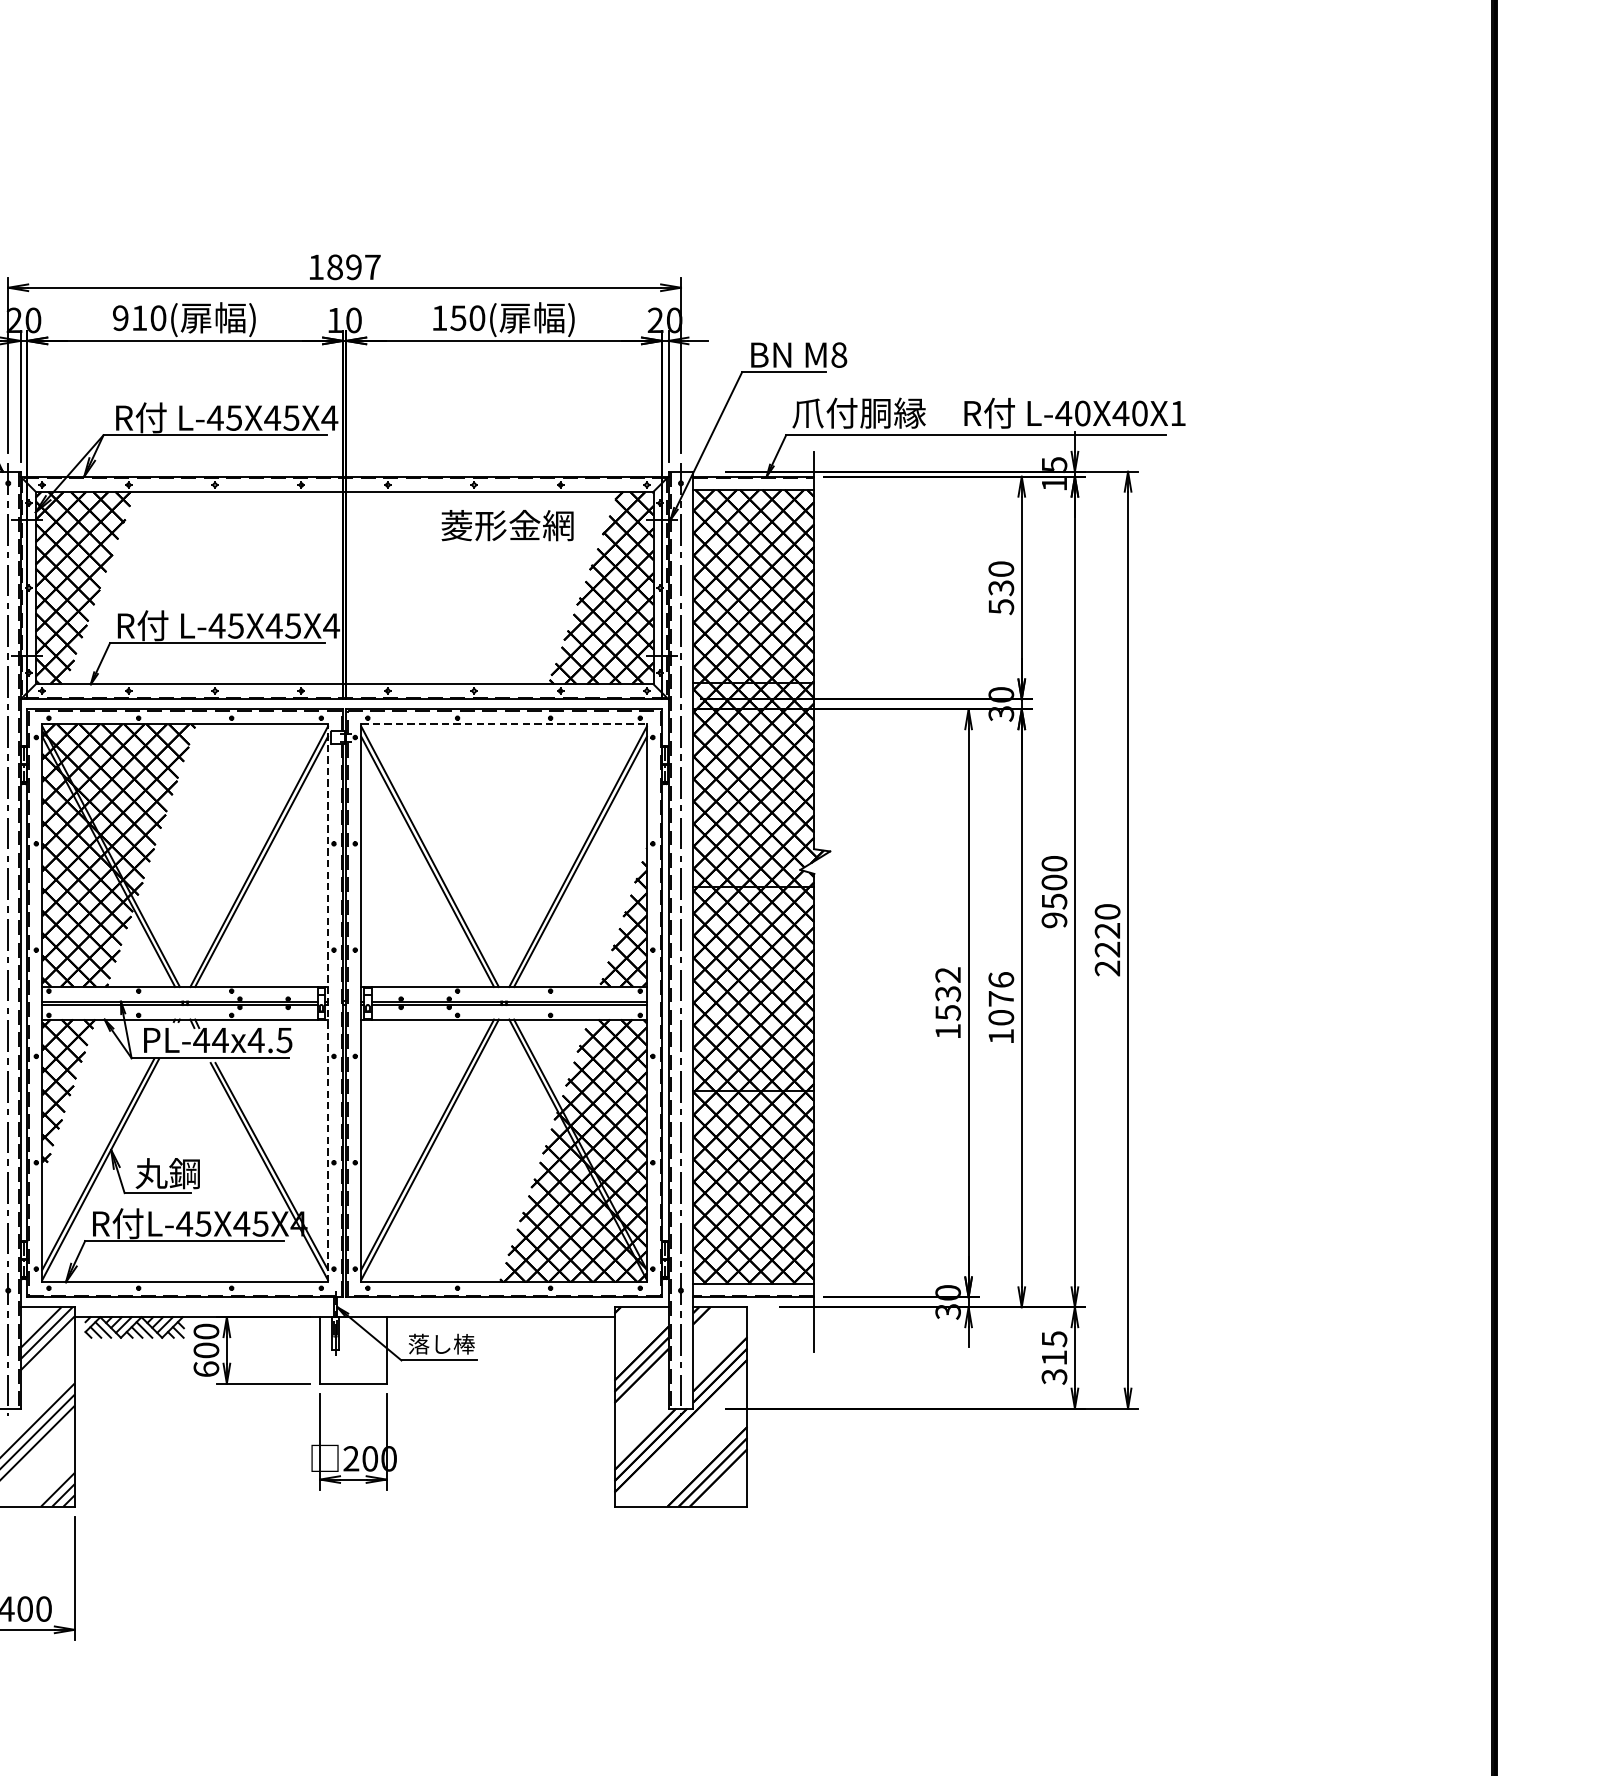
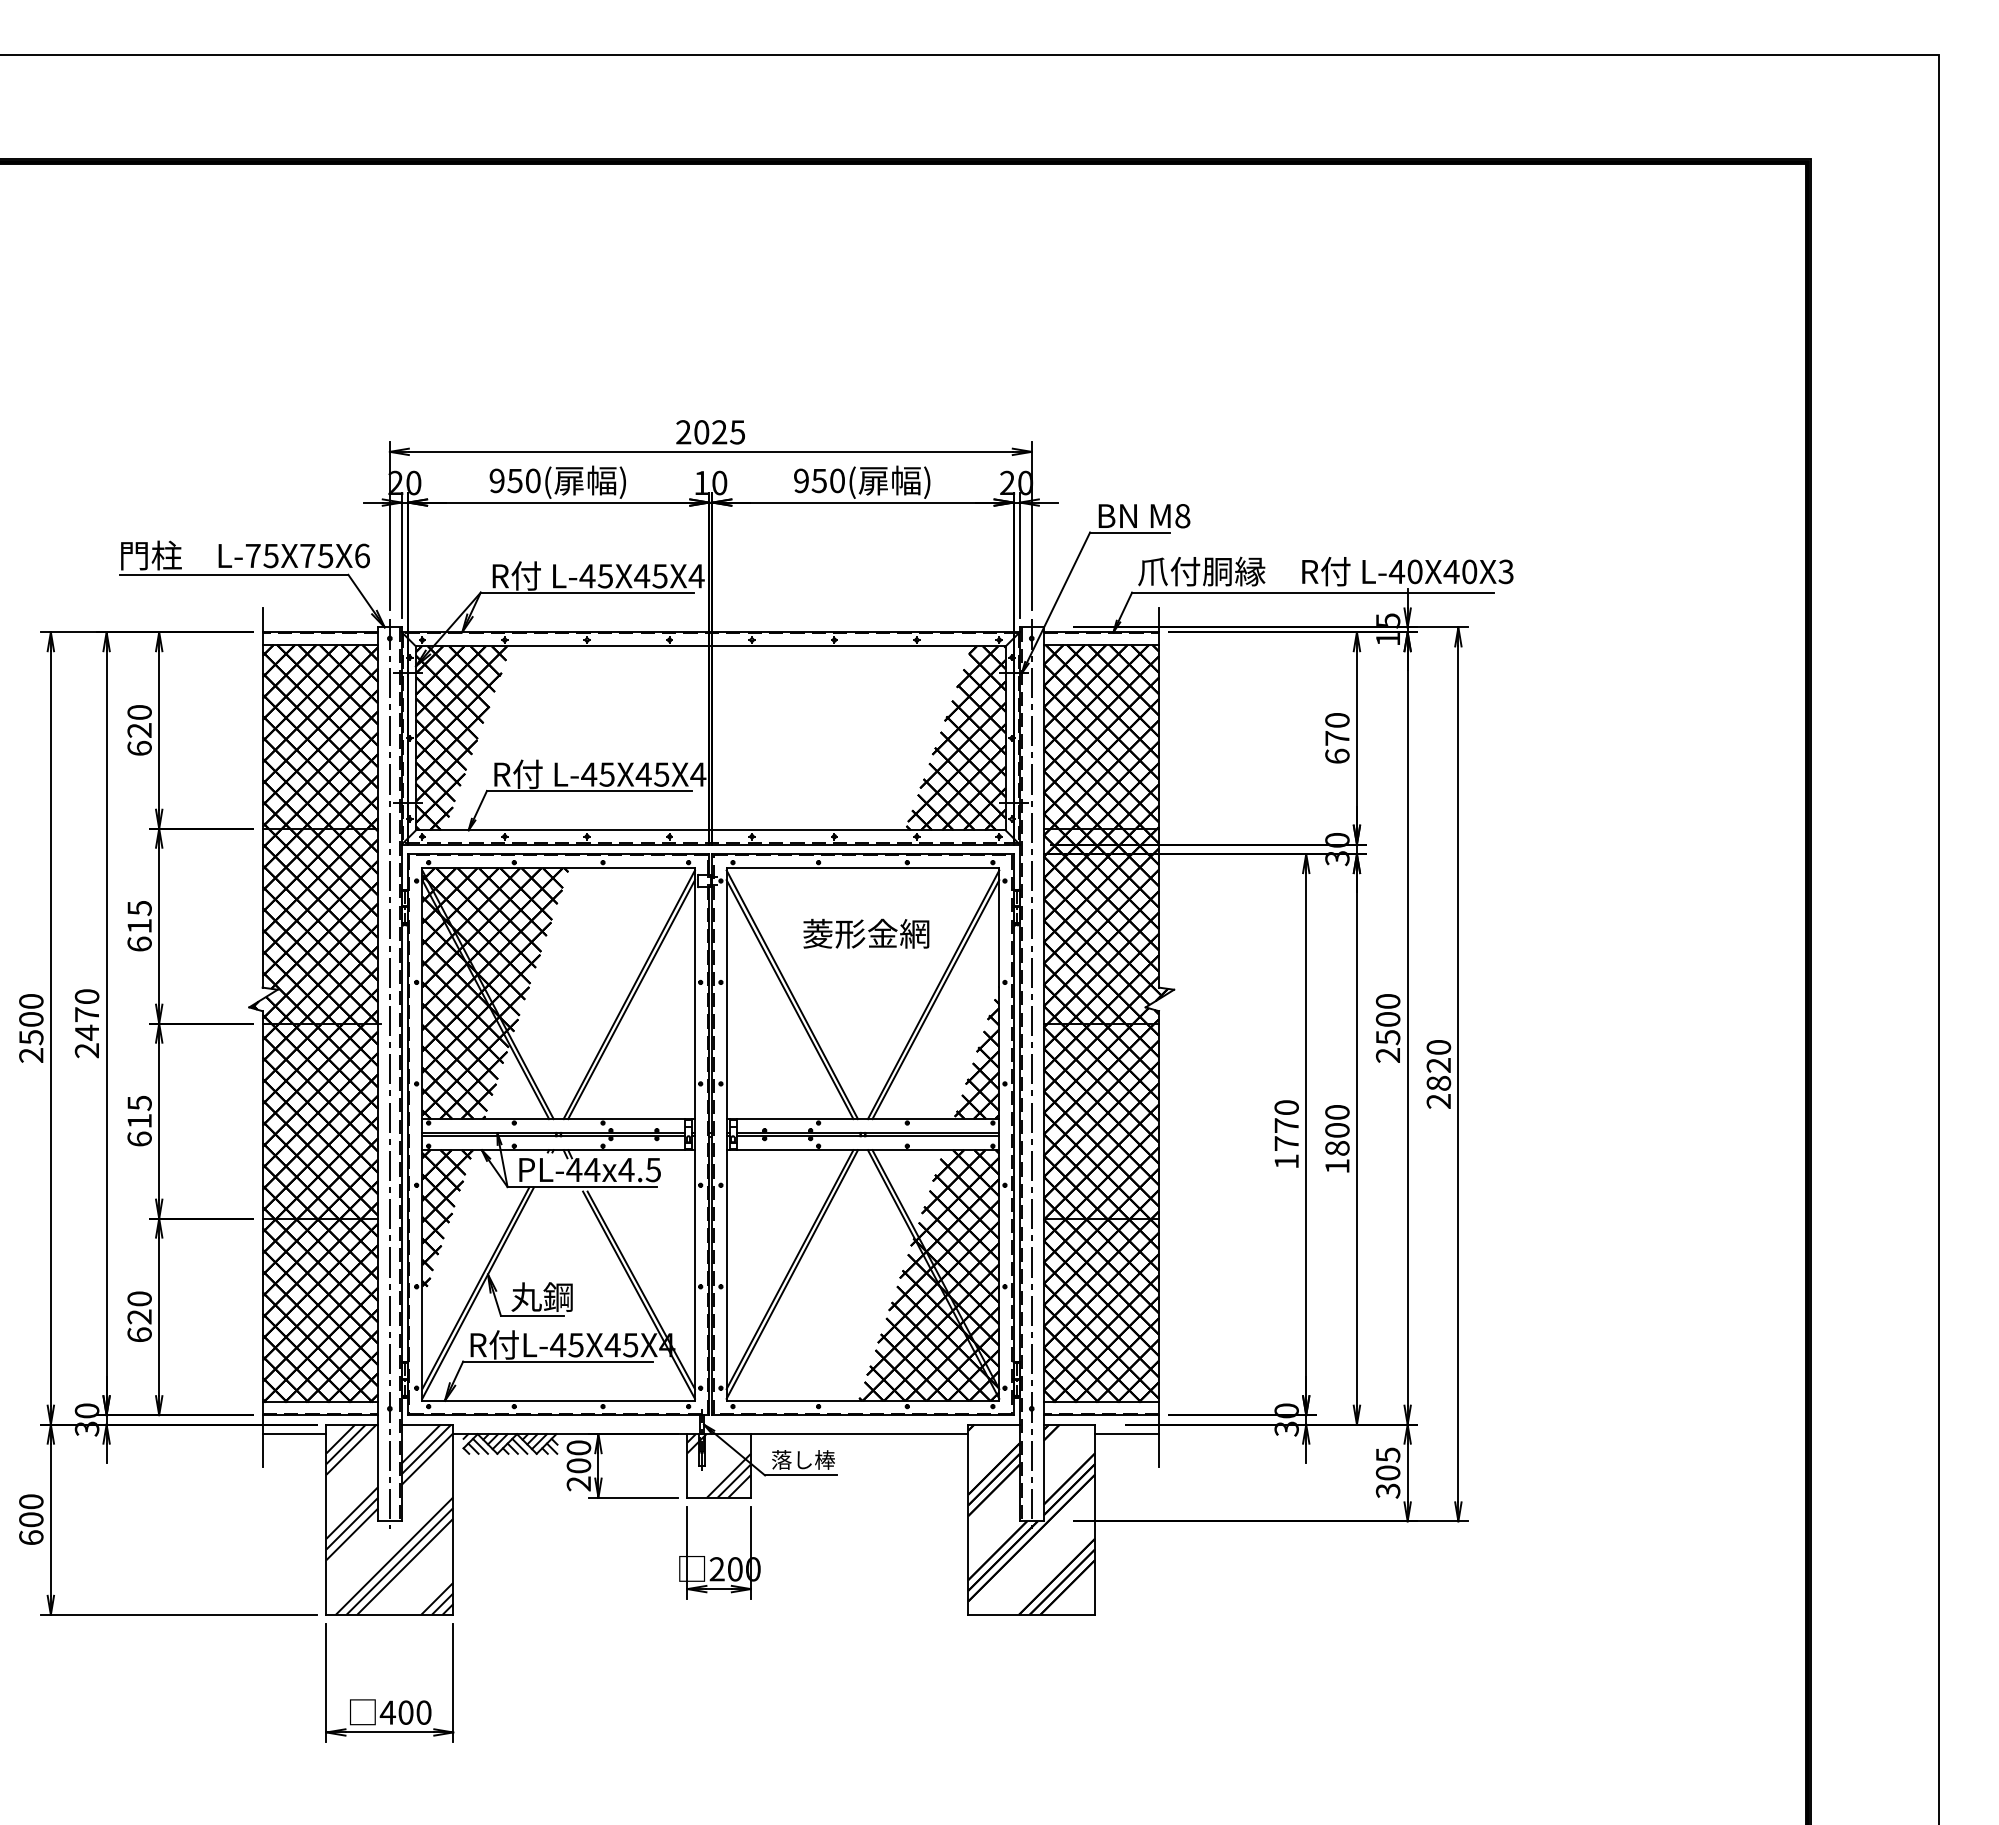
text: (344, 267) -> (710, 432), 1897 -> 2025
text: (439, 317) -> (801, 480), 150( -> 950(
text: (138, 318) -> (514, 481), 910( -> 950(
text: (1177, 413) -> (1505, 571), L-40X40X1 -> L-40X40X3
text: (507, 525) -> (866, 933), moved
text: (1001, 597) -> (1337, 747), 530 -> 670
line: (504, 724) -> (863, 868), dashed -> solid
text: (1054, 920) -> (1388, 1055), 9500 -> 2500
text: (1107, 949) -> (1438, 1083), 2220 -> 2820
text: (947, 993) -> (1286, 1125), 1532 -> 1770
text: (1001, 997) -> (1337, 1129), 1076 -> 1800
line: (327, 1003) -> (694, 1134), dashed -> solid
line: (781, 1317) -> (1127, 1434), added
hatch: (352, 1350) -> (718, 1465), added
text: (1053, 1357) -> (1387, 1472), 315 -> 305
text: (205, 1368) -> (578, 1483), 600 -> 200

